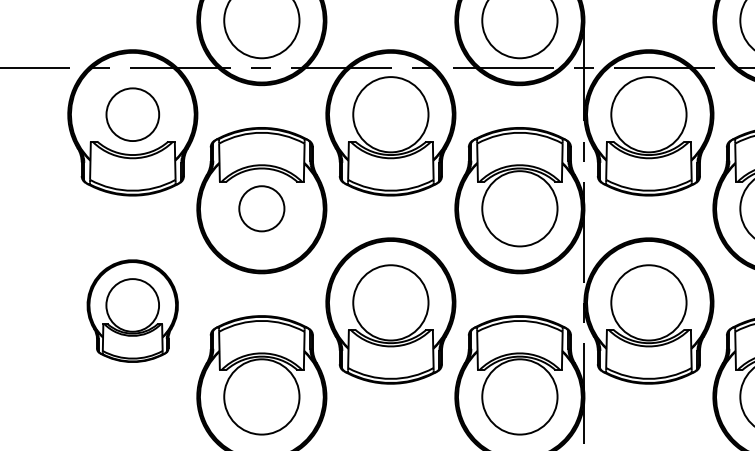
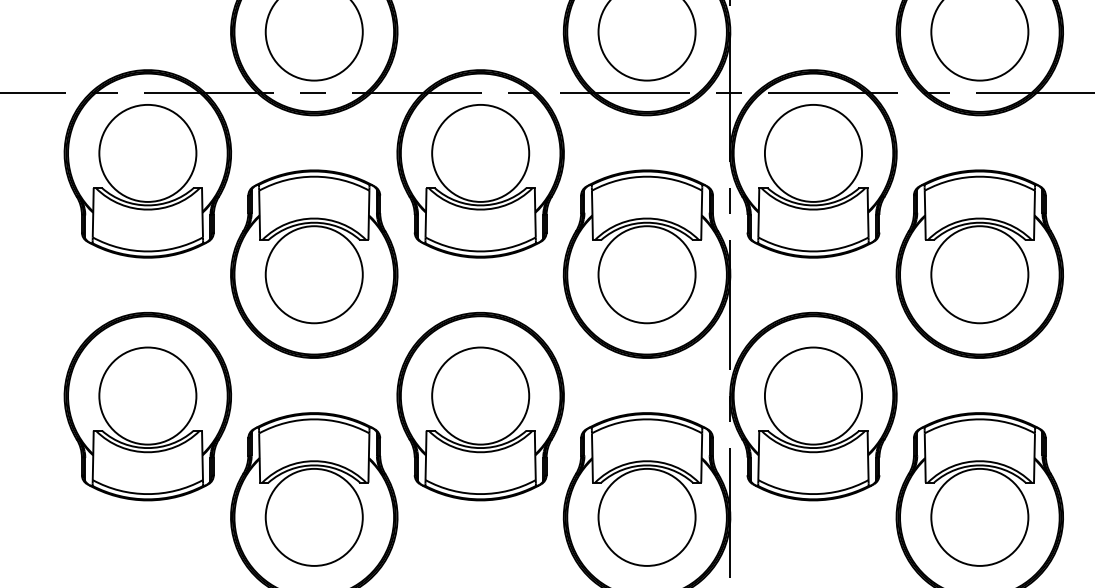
circle: (132, 114) -> (147, 152), size x1.43
circle: (261, 208) -> (313, 274), size x1.67
part: (132, 310) -> (147, 406), size x1.43

